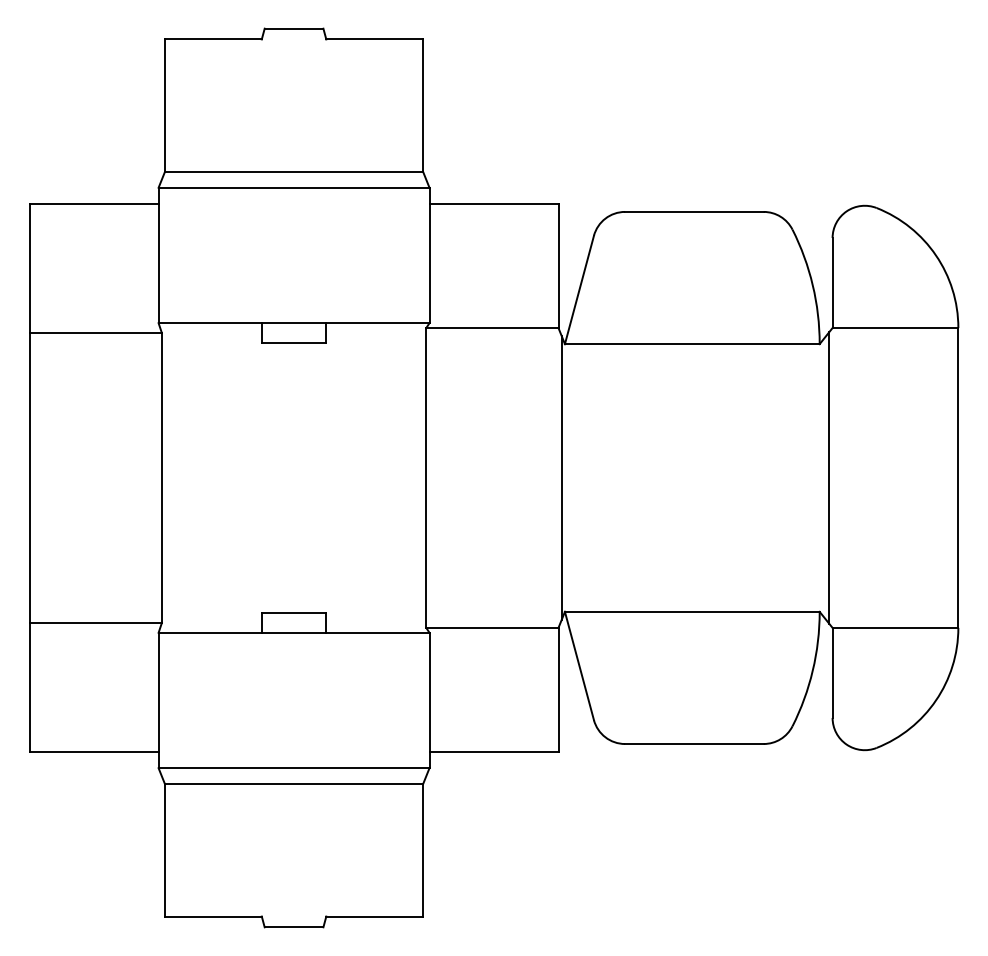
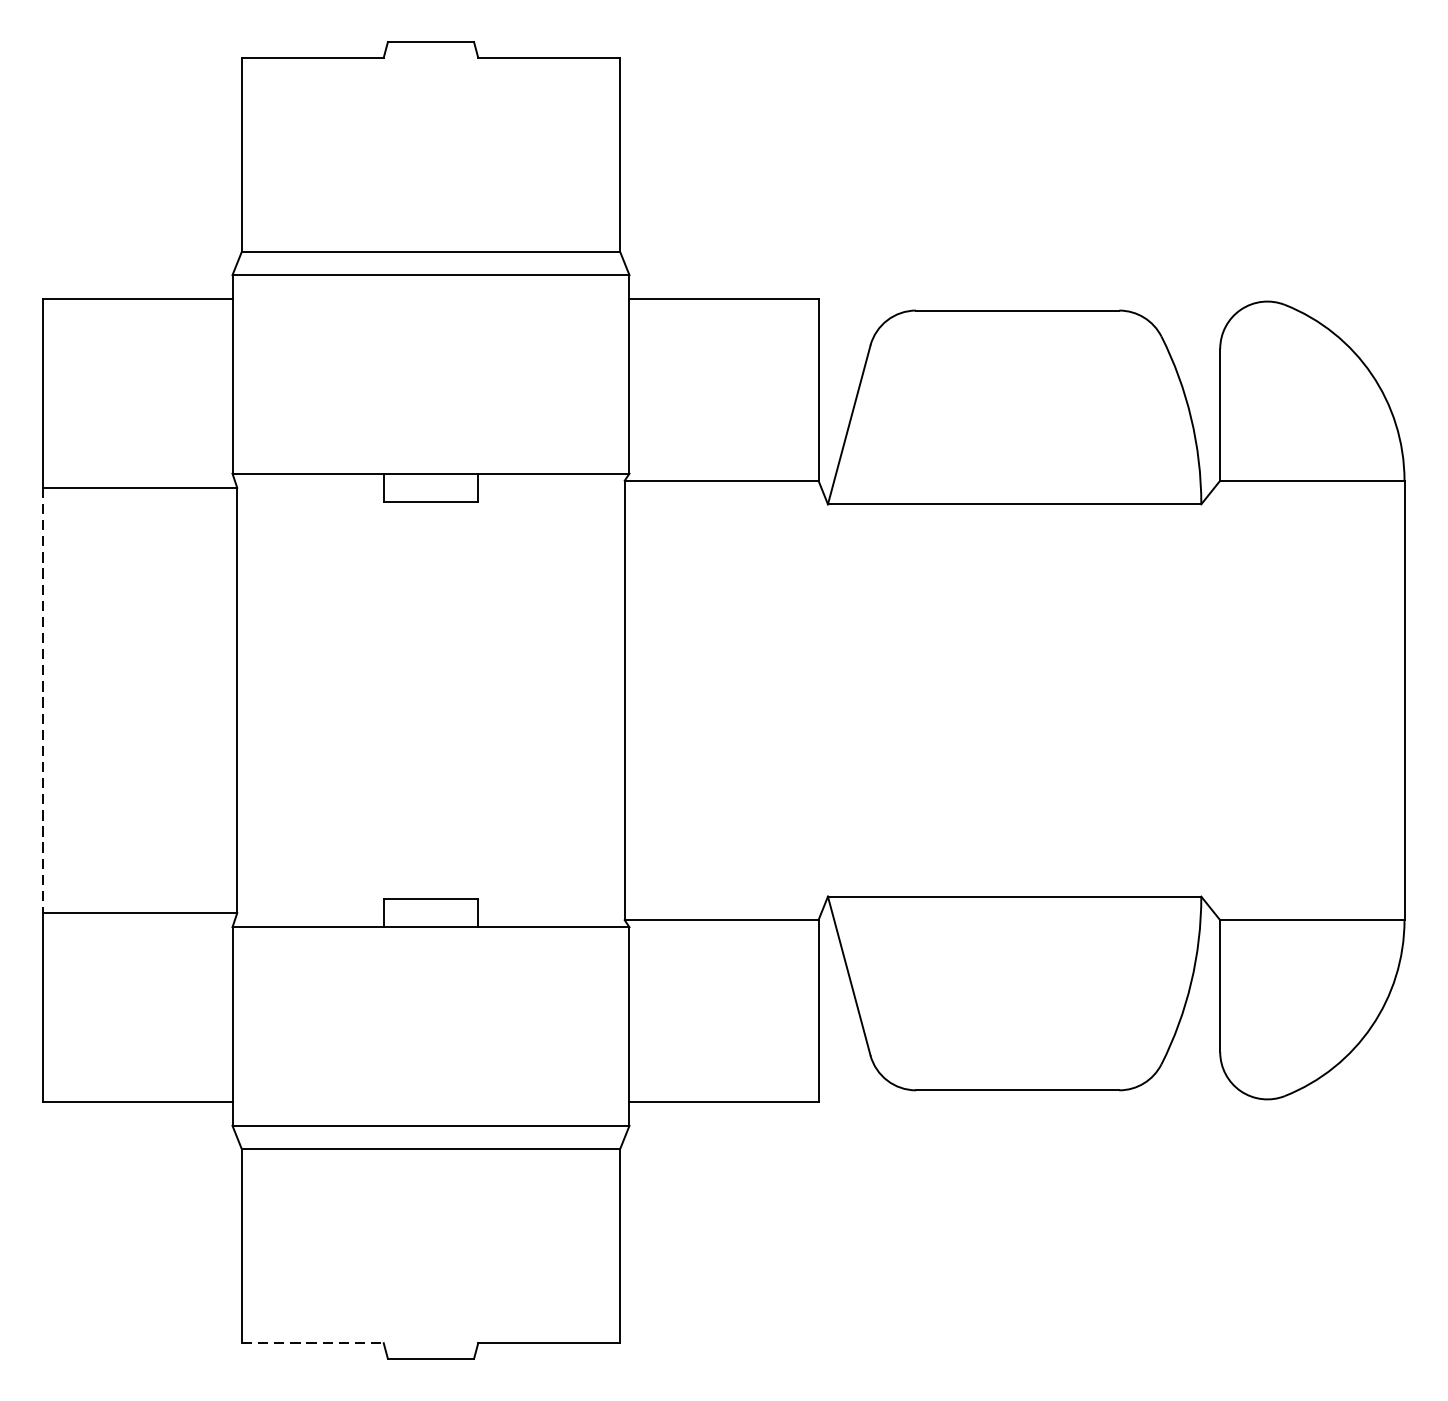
line: (561, 477) -> (822, 699), removed
line: (829, 477) -> (1215, 699), removed
line: (29, 478) -> (43, 701), solid -> dashed
line: (213, 916) -> (312, 1343), solid -> dashed

